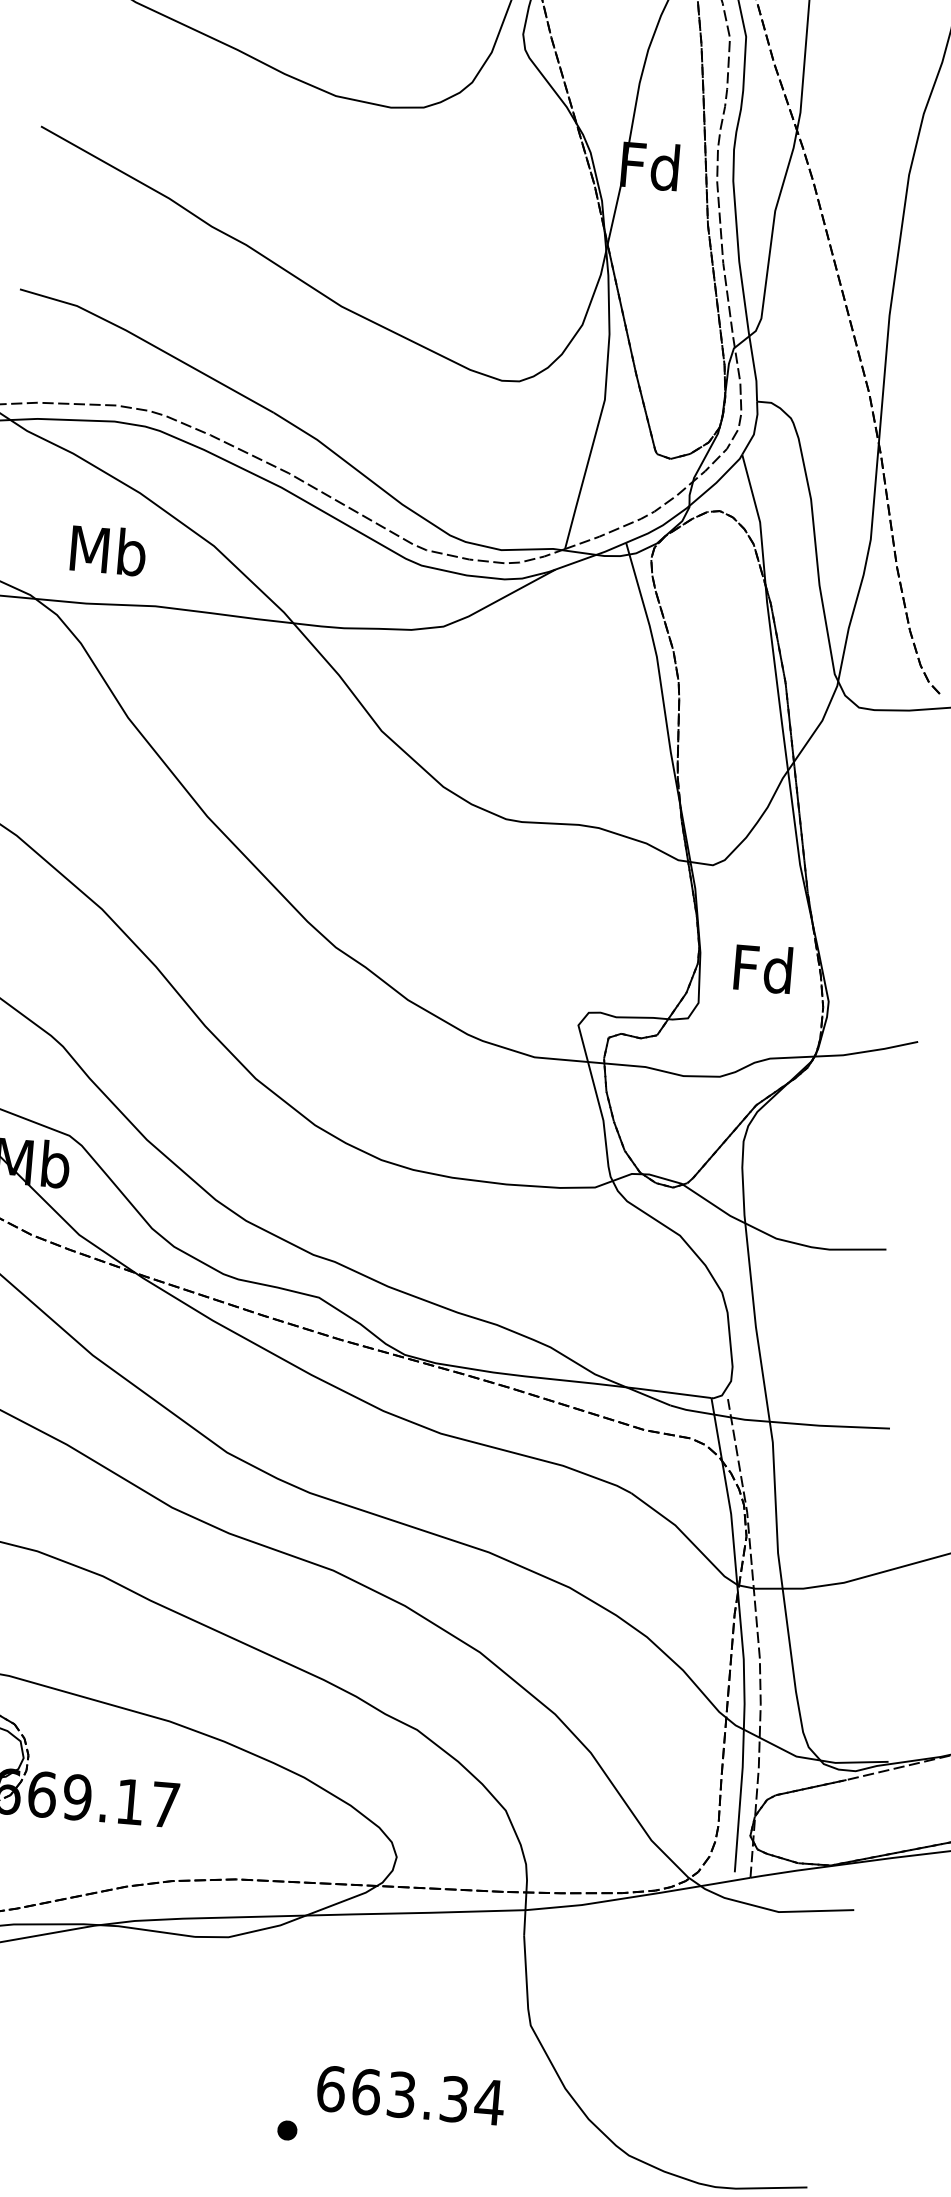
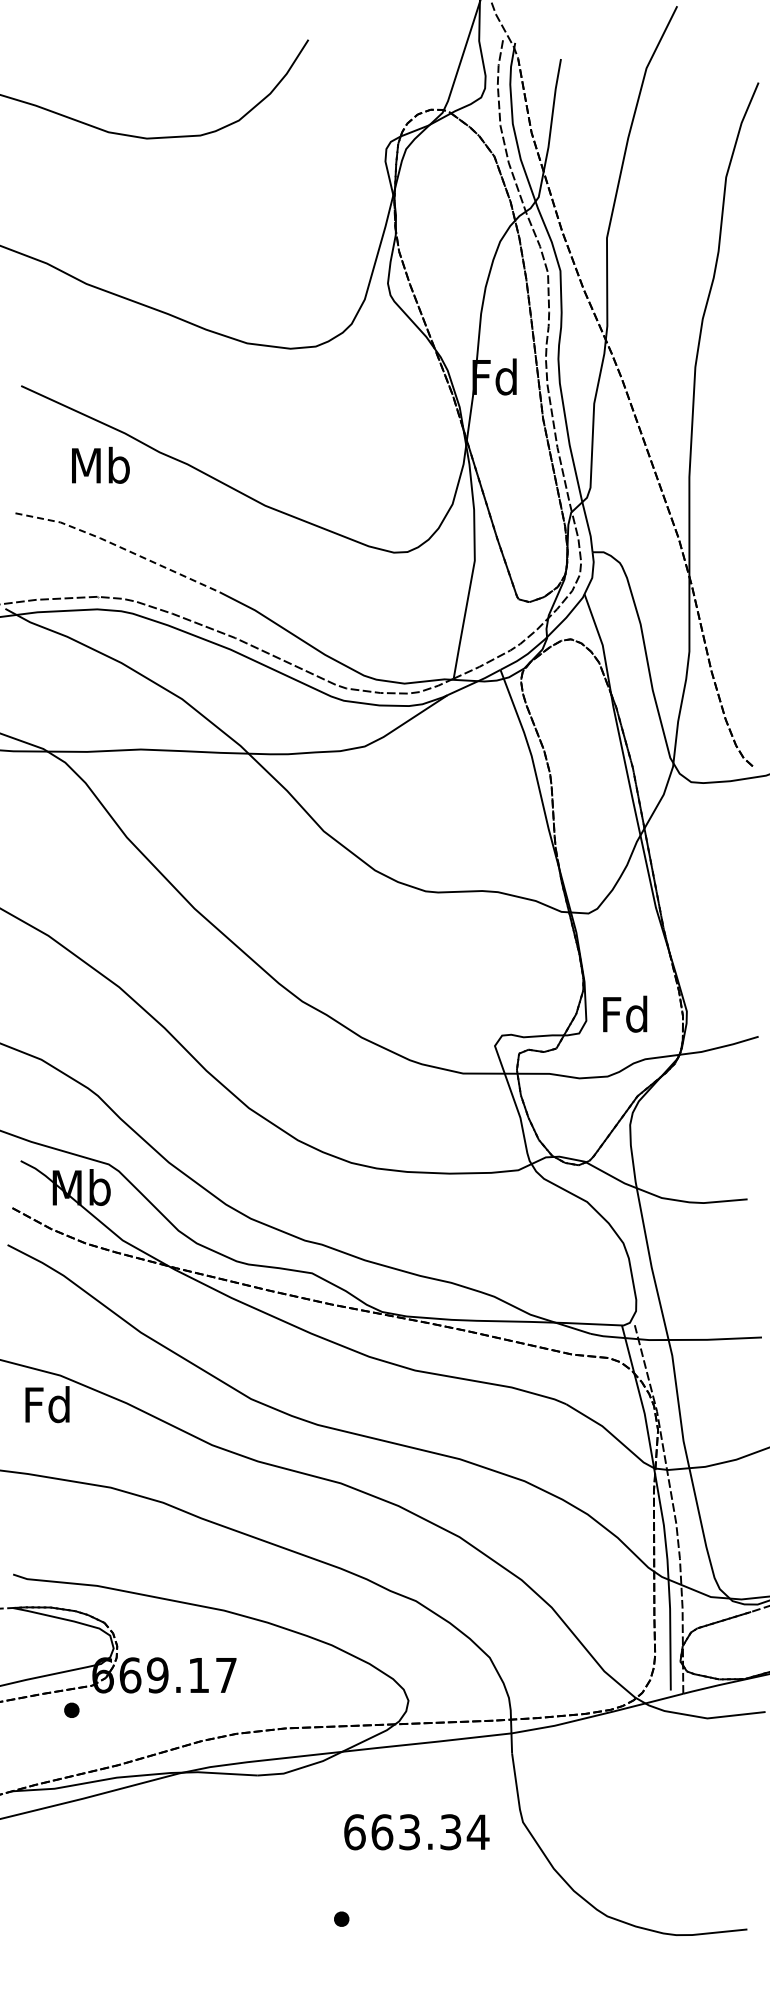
line: (148, 343) -> (118, 546), solid -> dashed
text: (108, 549) -> (100, 464), moved
text: (763, 967) -> (625, 1013), moved
text: (410, 2095) -> (416, 1832), moved

